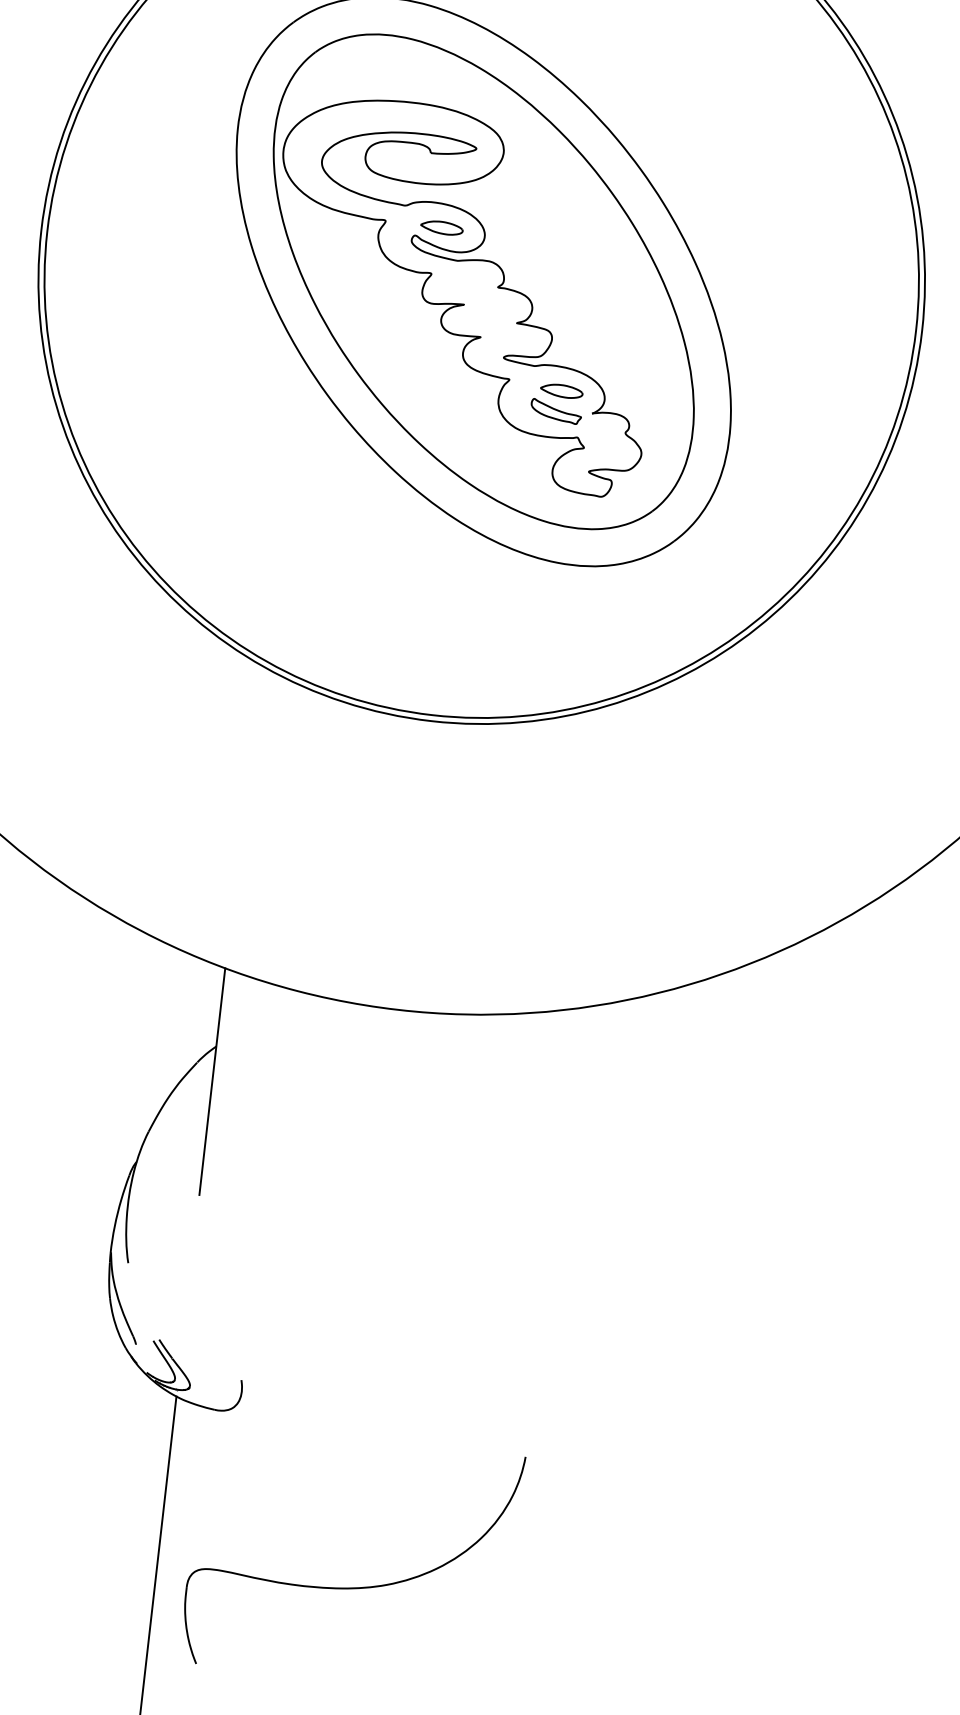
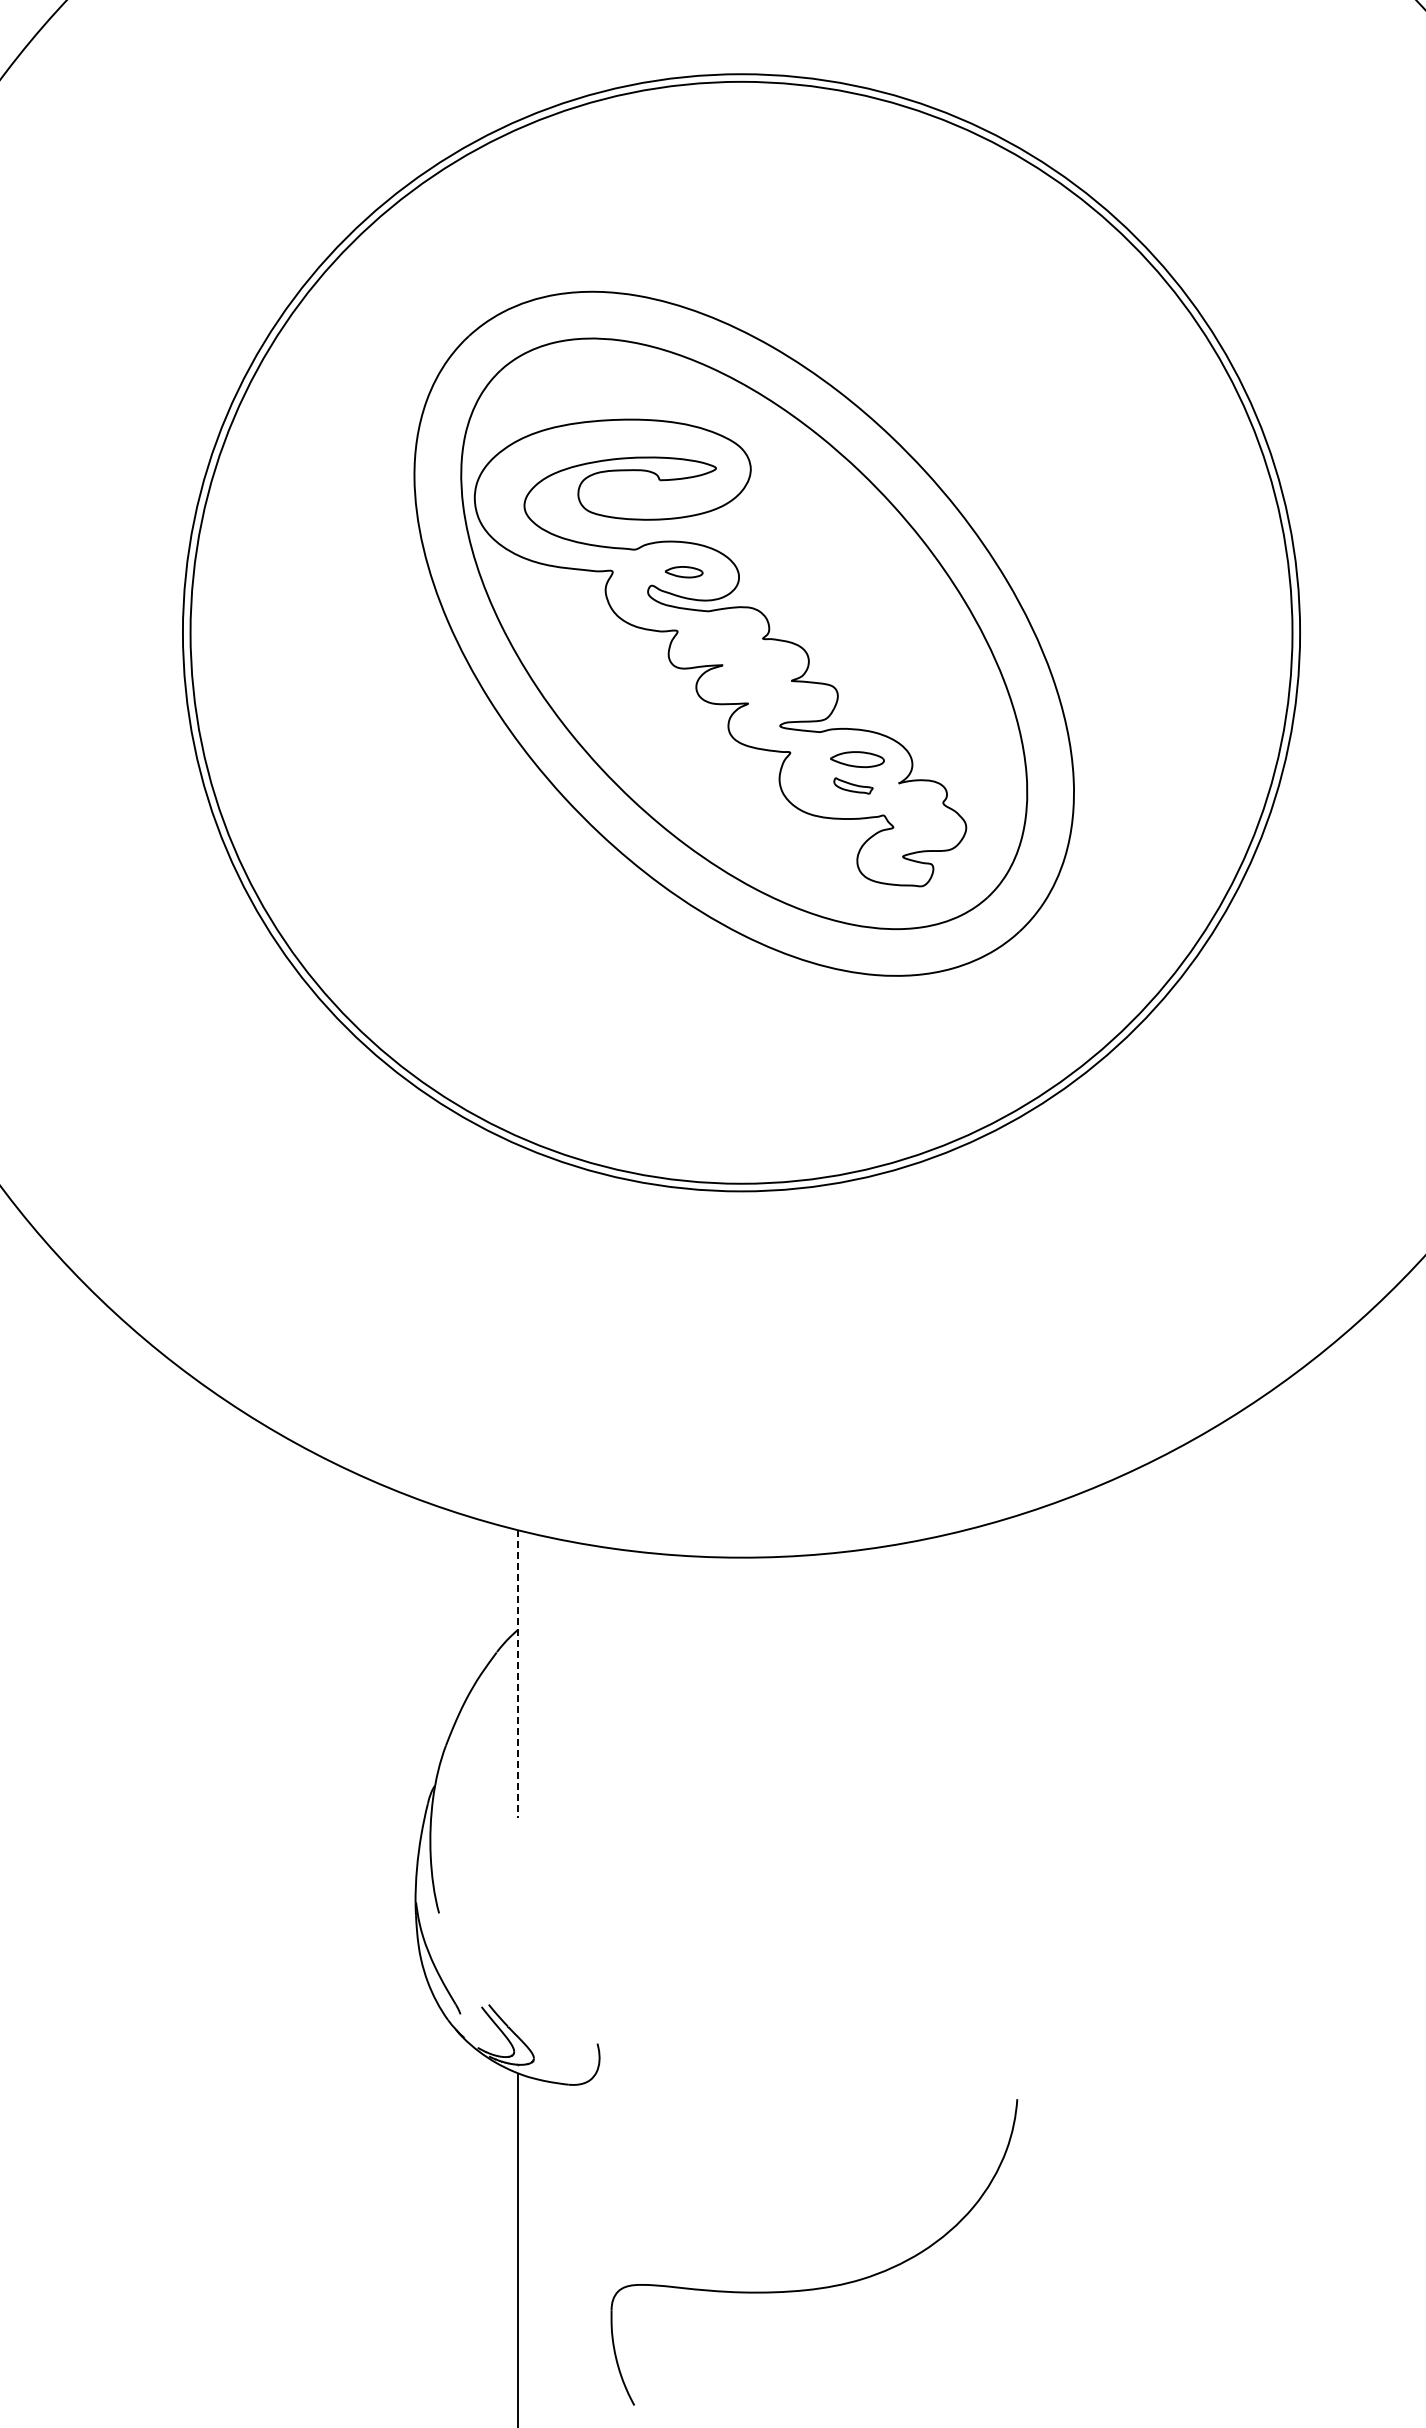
part: (441, 227) -> (683, 571), size x0.7
part: (556, 411) -> (853, 785), size x0.6
line: (212, 1081) -> (518, 1674), solid -> dashed
part: (351, 1587) -> (817, 2287), moved

